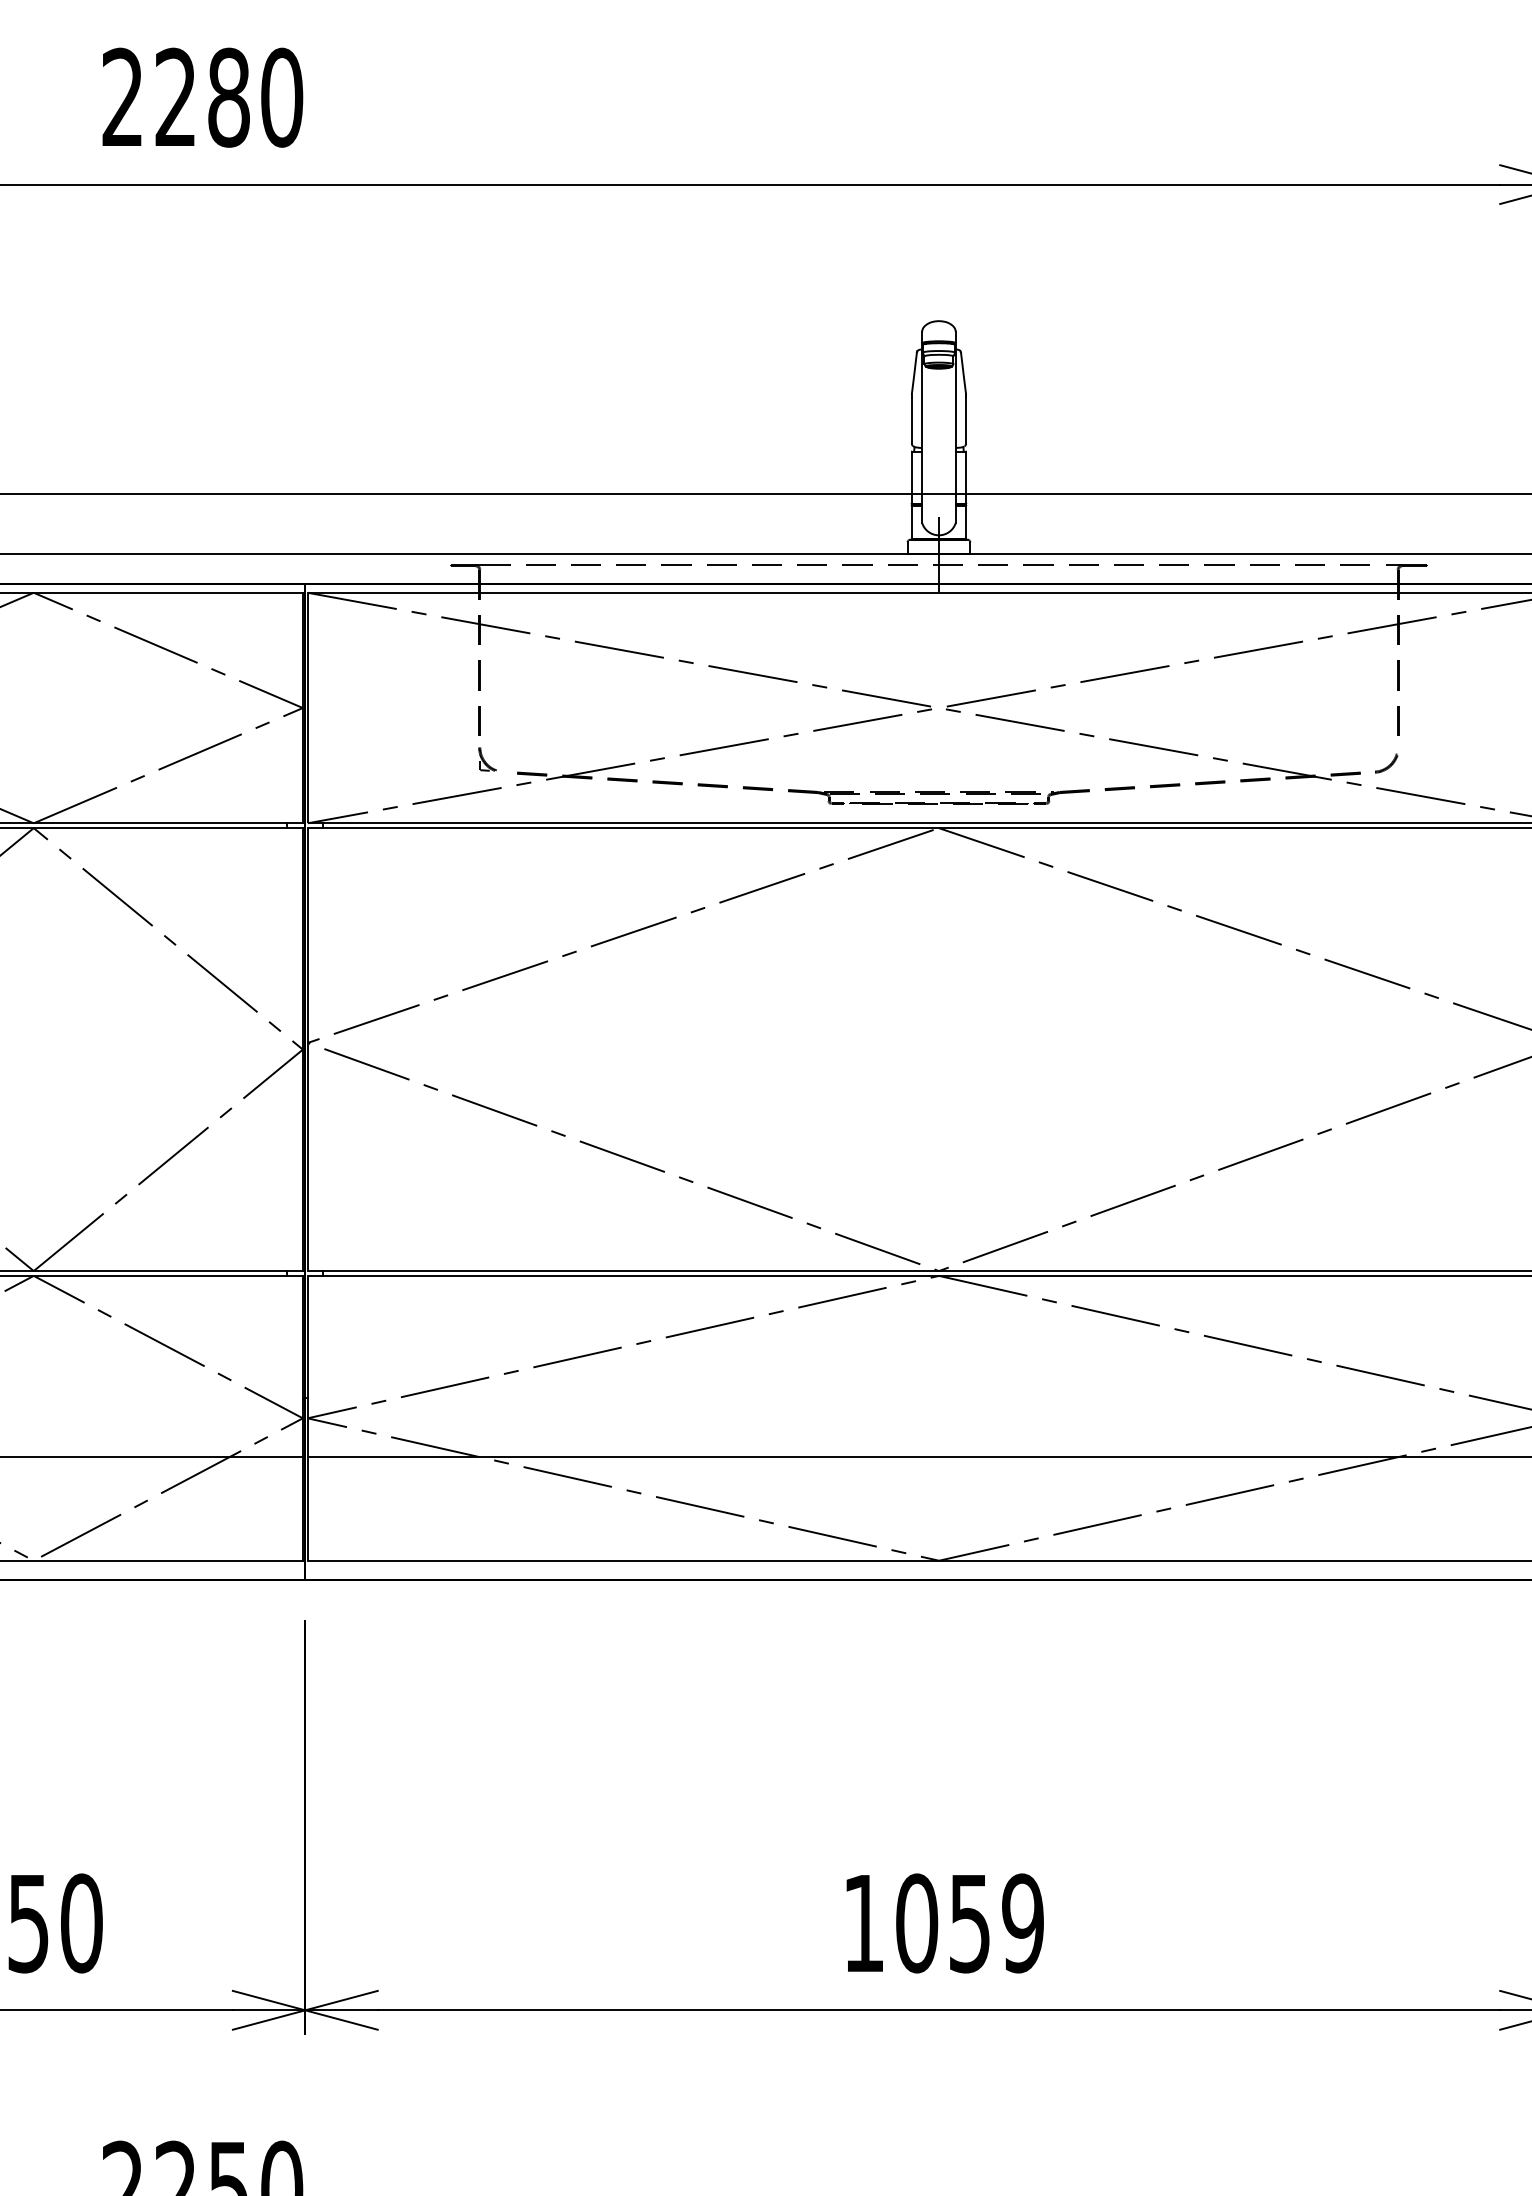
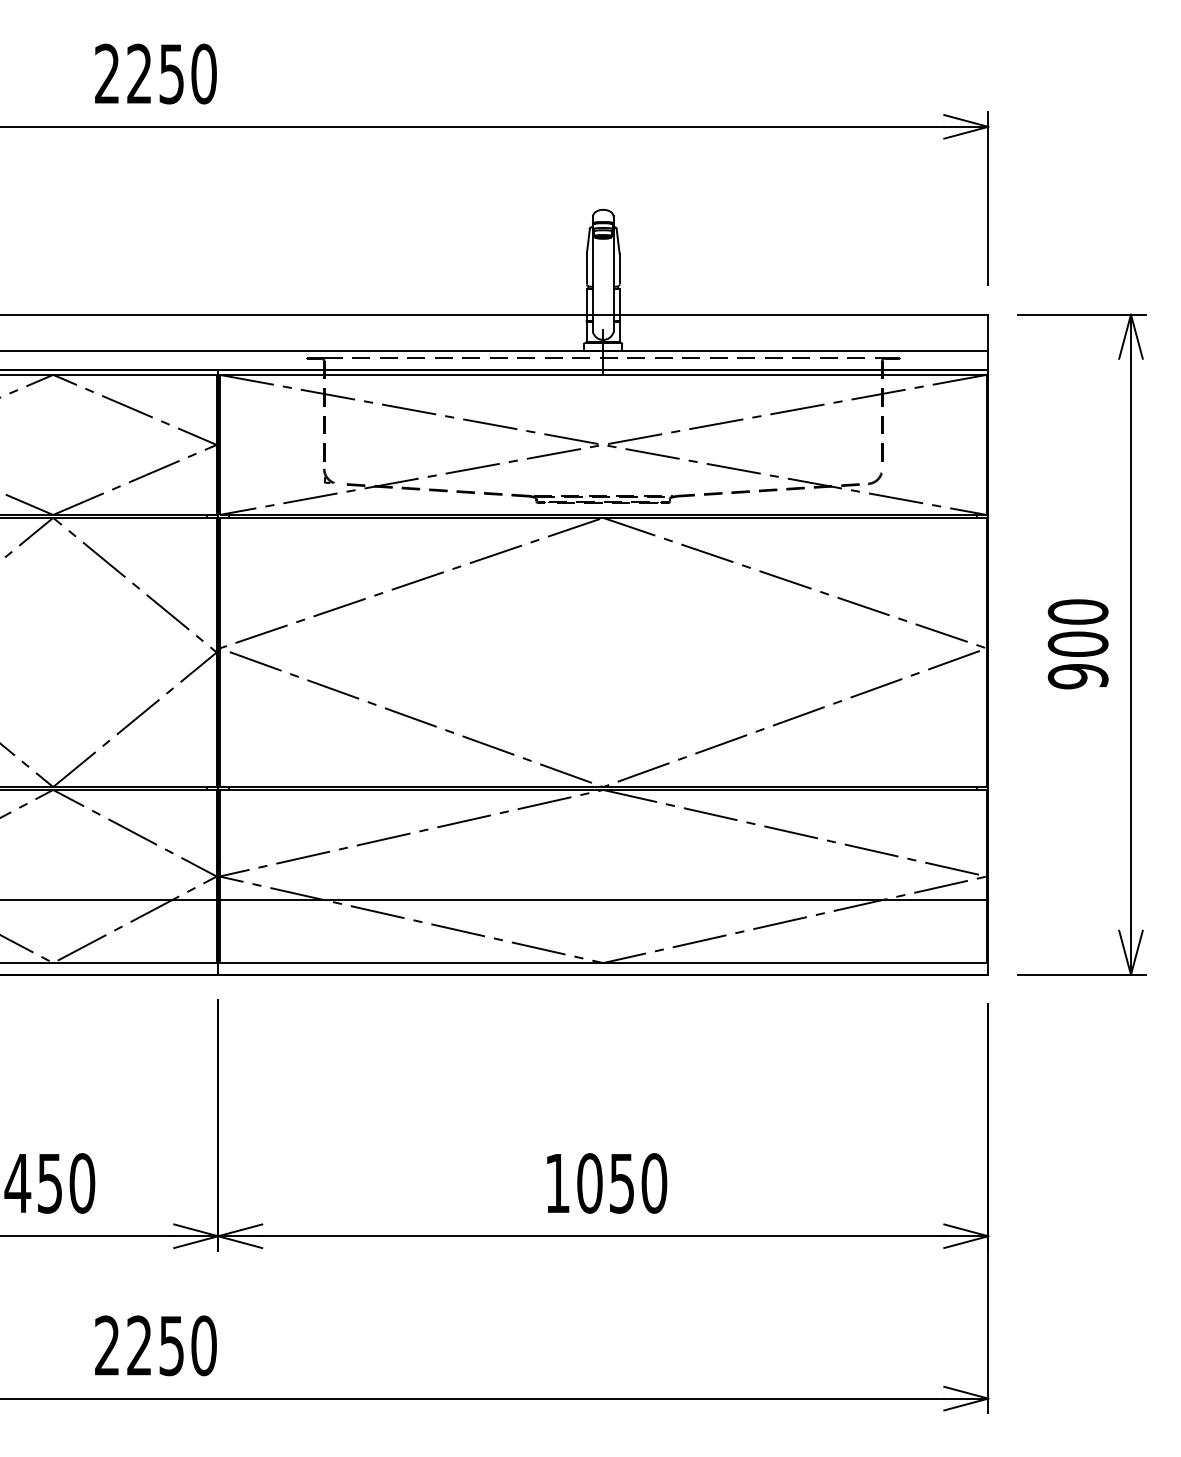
text: (228, 96) -> (171, 73), 2280 -> 2250
text: (1023, 1923) -> (654, 1183), 1059 -> 1050

